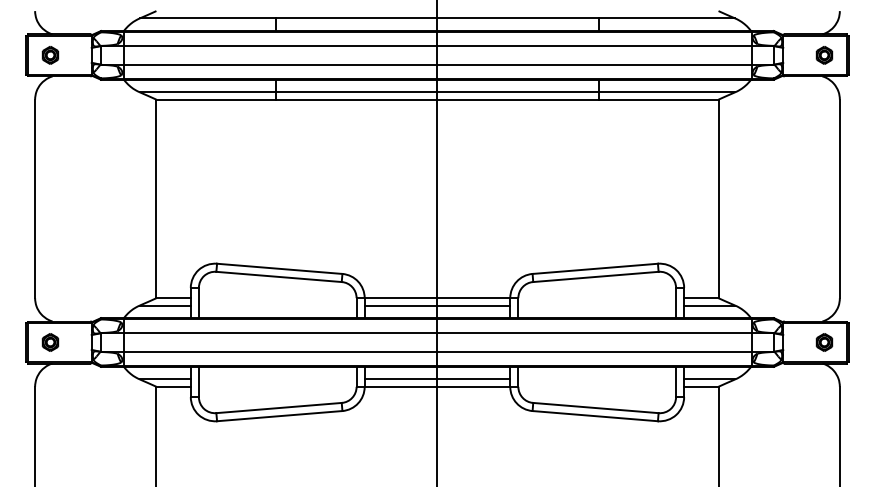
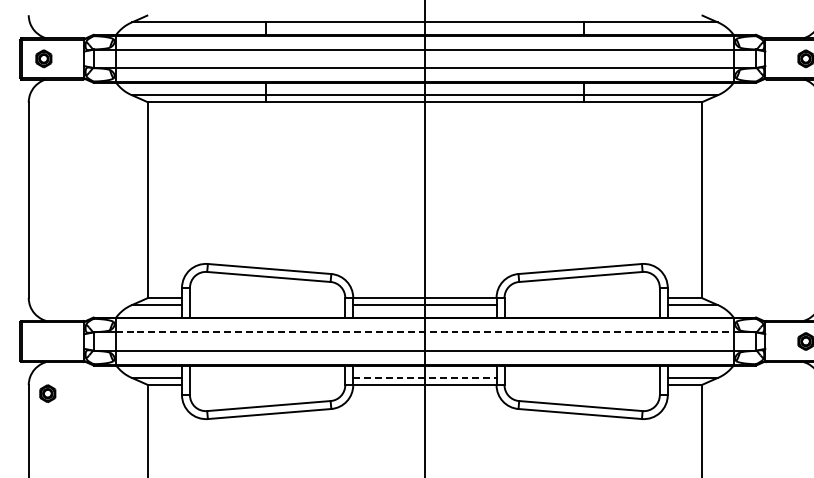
line: (438, 333) -> (425, 332), solid -> dashed
part: (50, 342) -> (47, 393), moved
line: (437, 379) -> (424, 377), solid -> dashed

